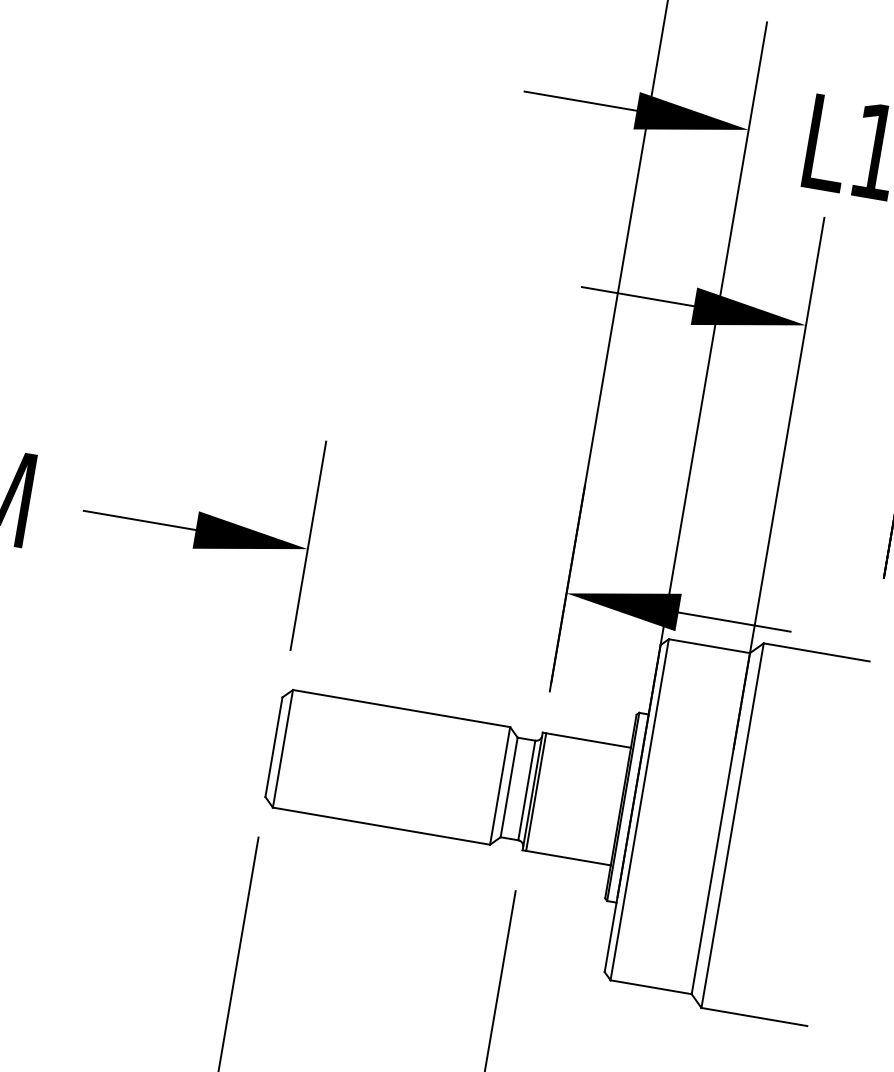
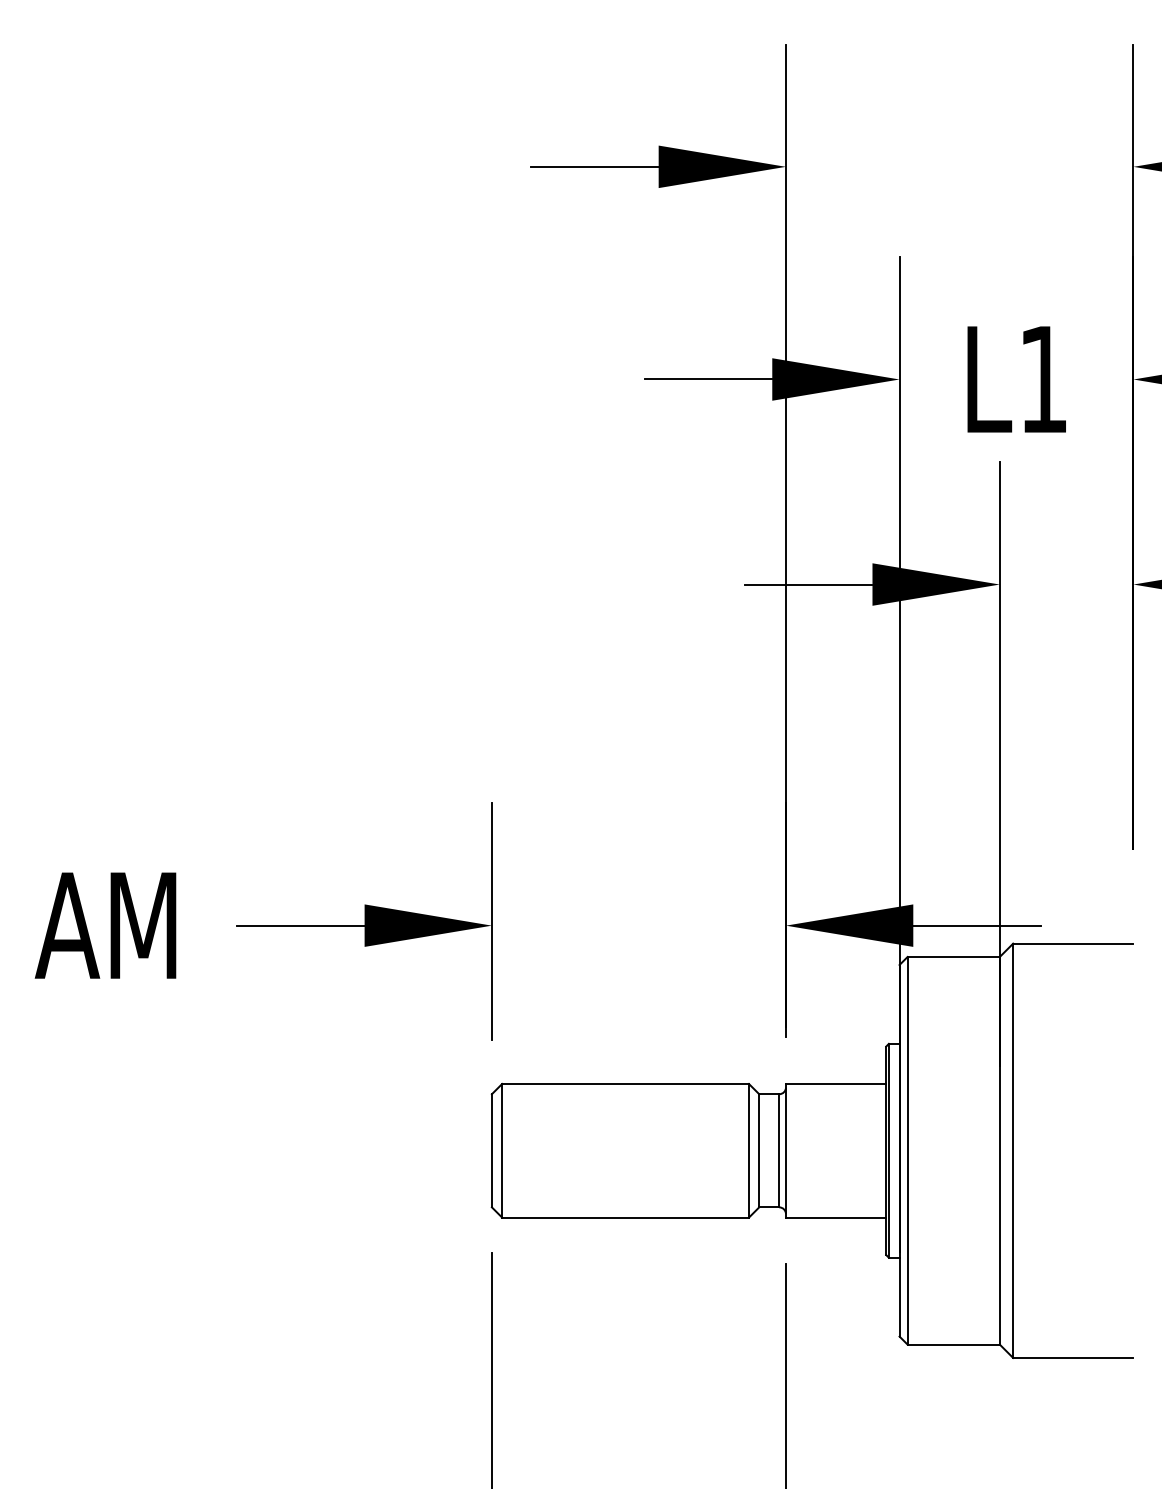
line: (535, 791) -> (789, 1150), removed

